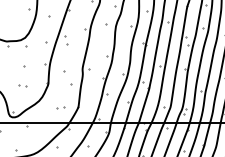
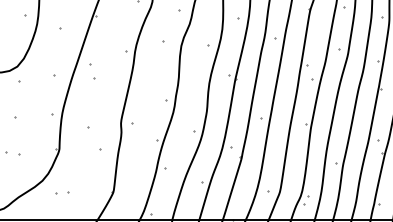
part: (60, 107) -> (61, 192), moved

